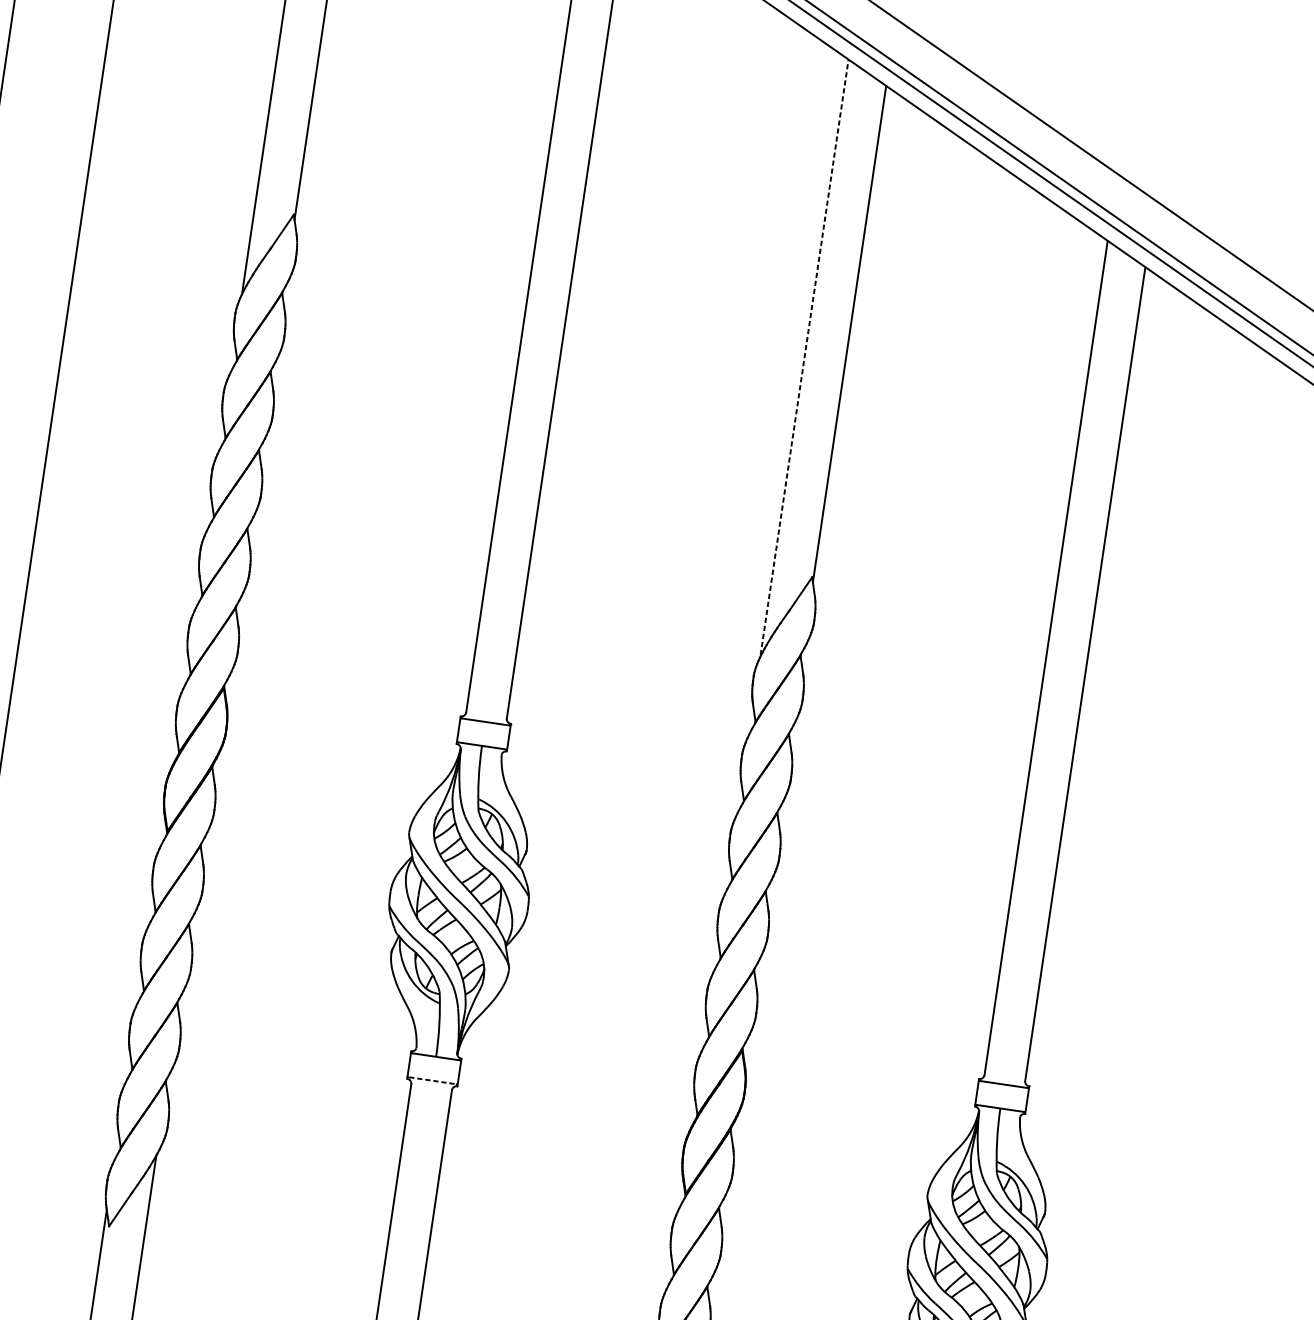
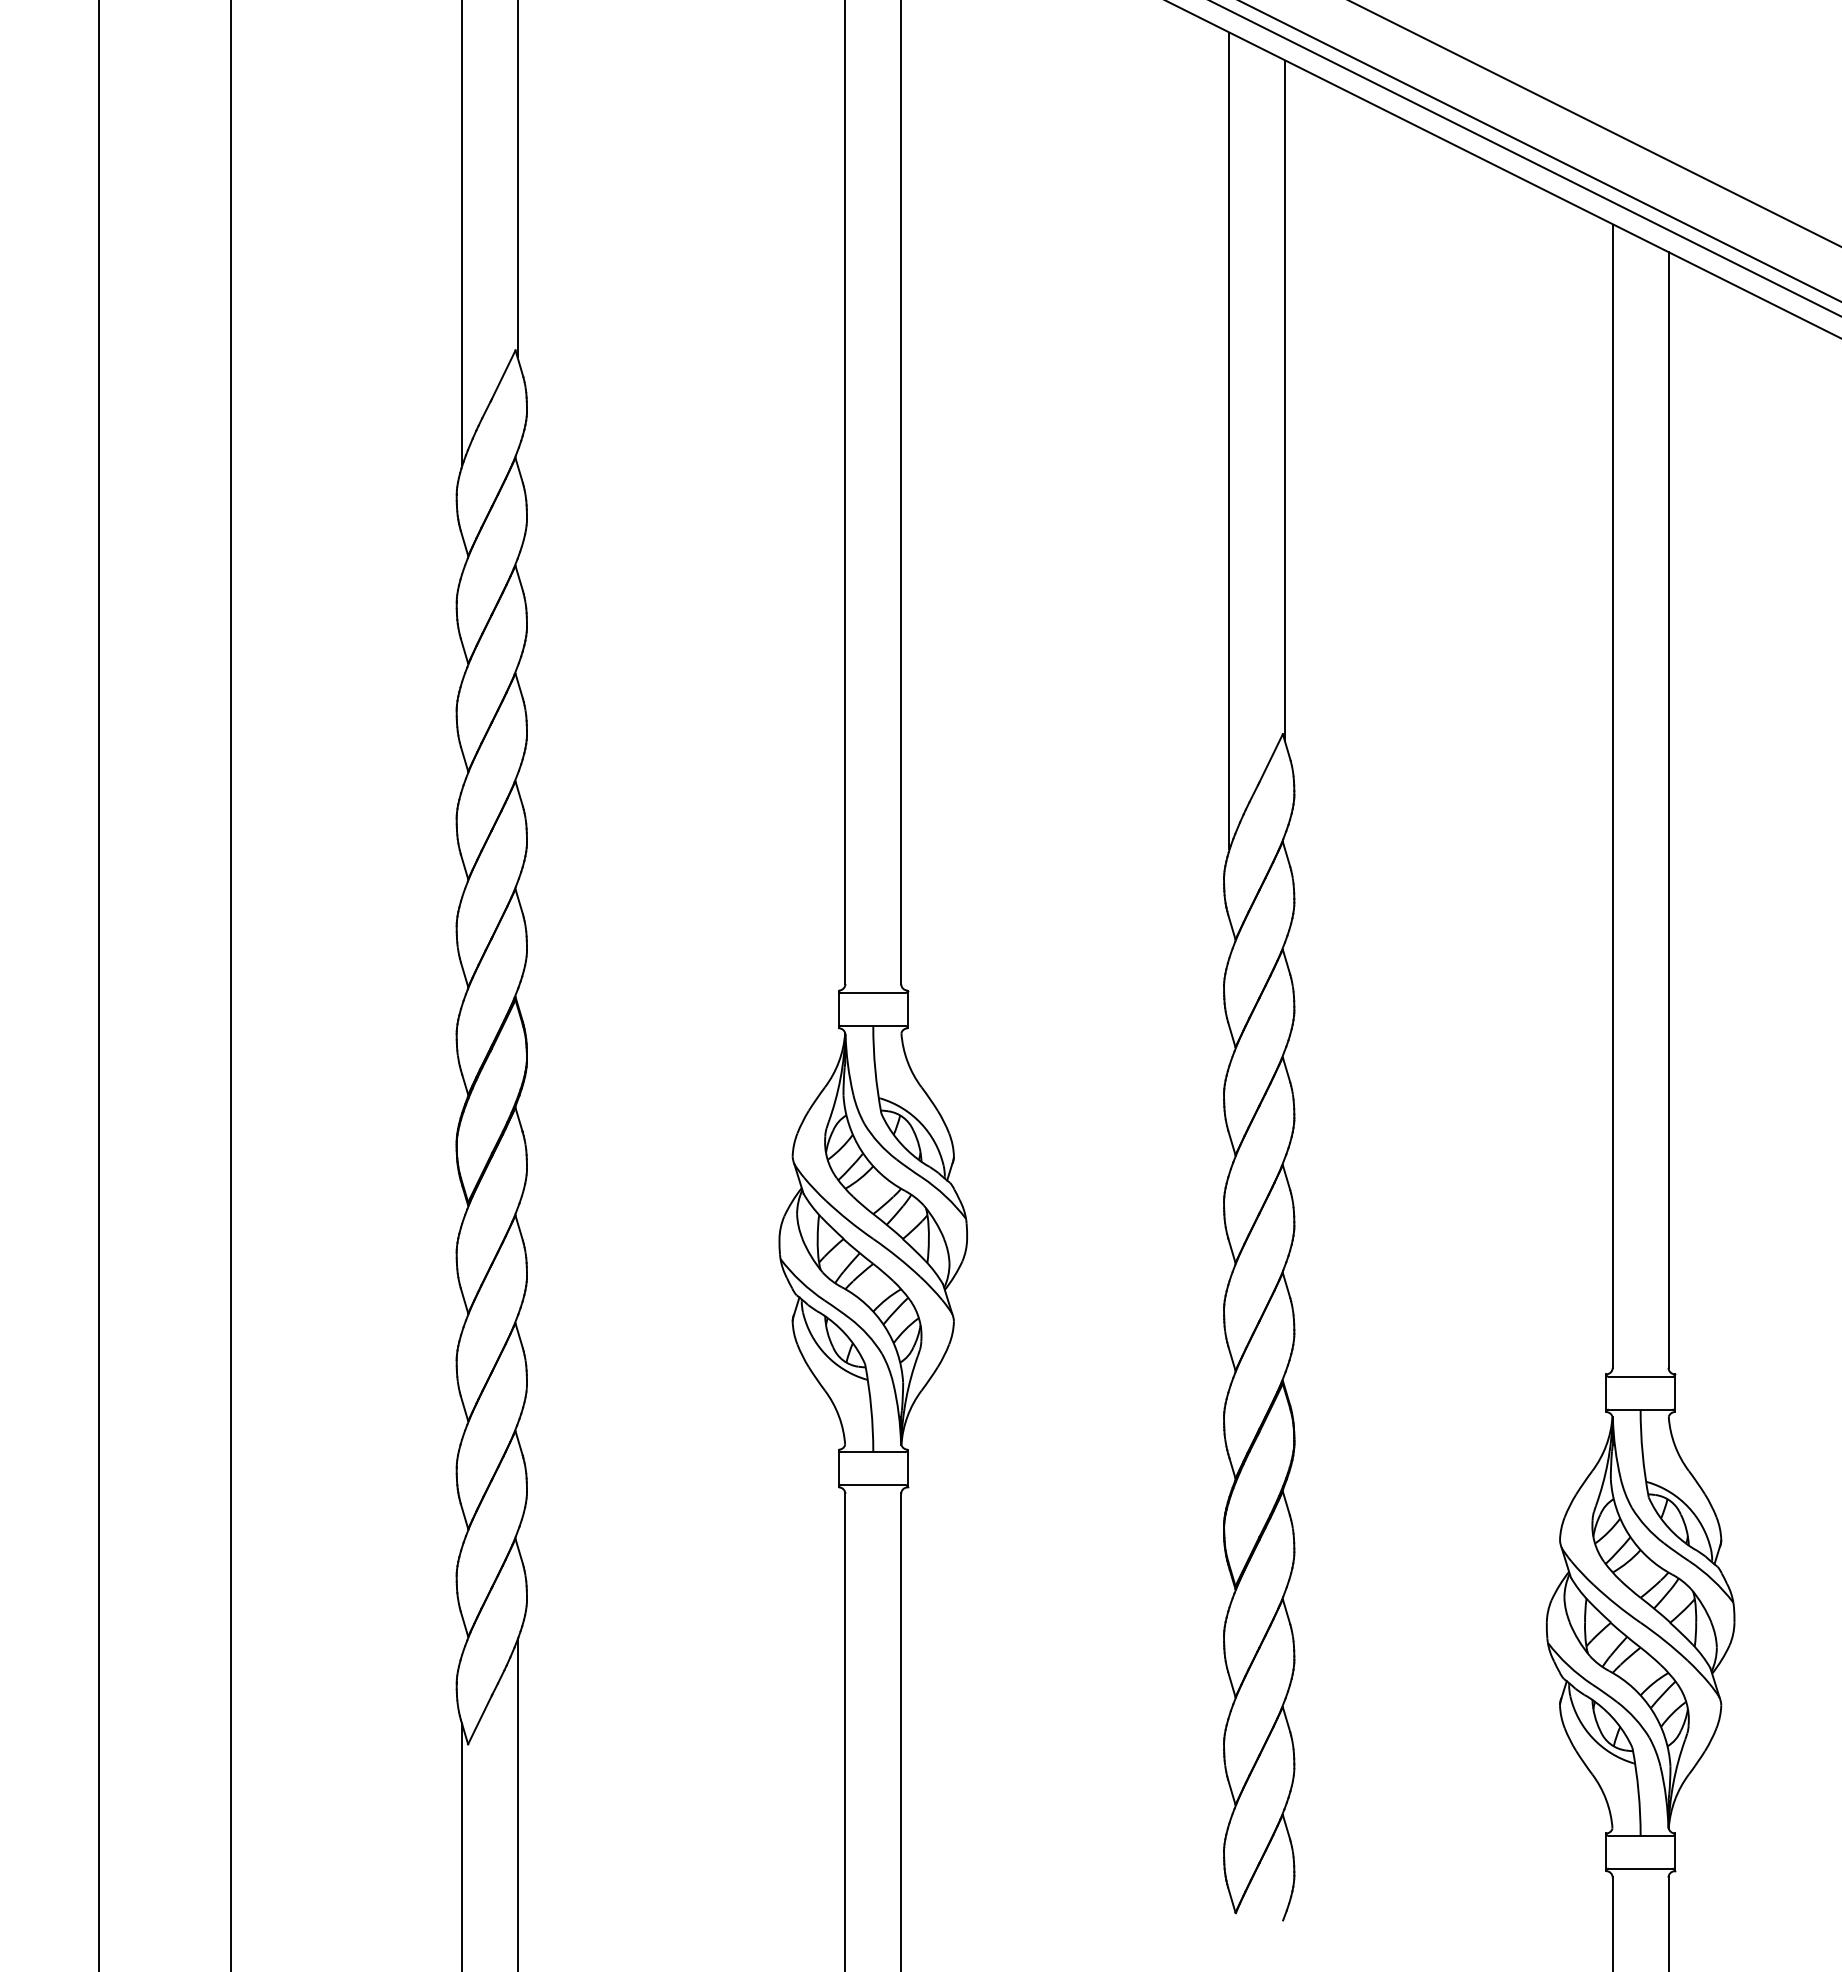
line: (804, 357) -> (1229, 440), dashed -> solid
line: (432, 1080) -> (873, 1484), dashed -> solid

